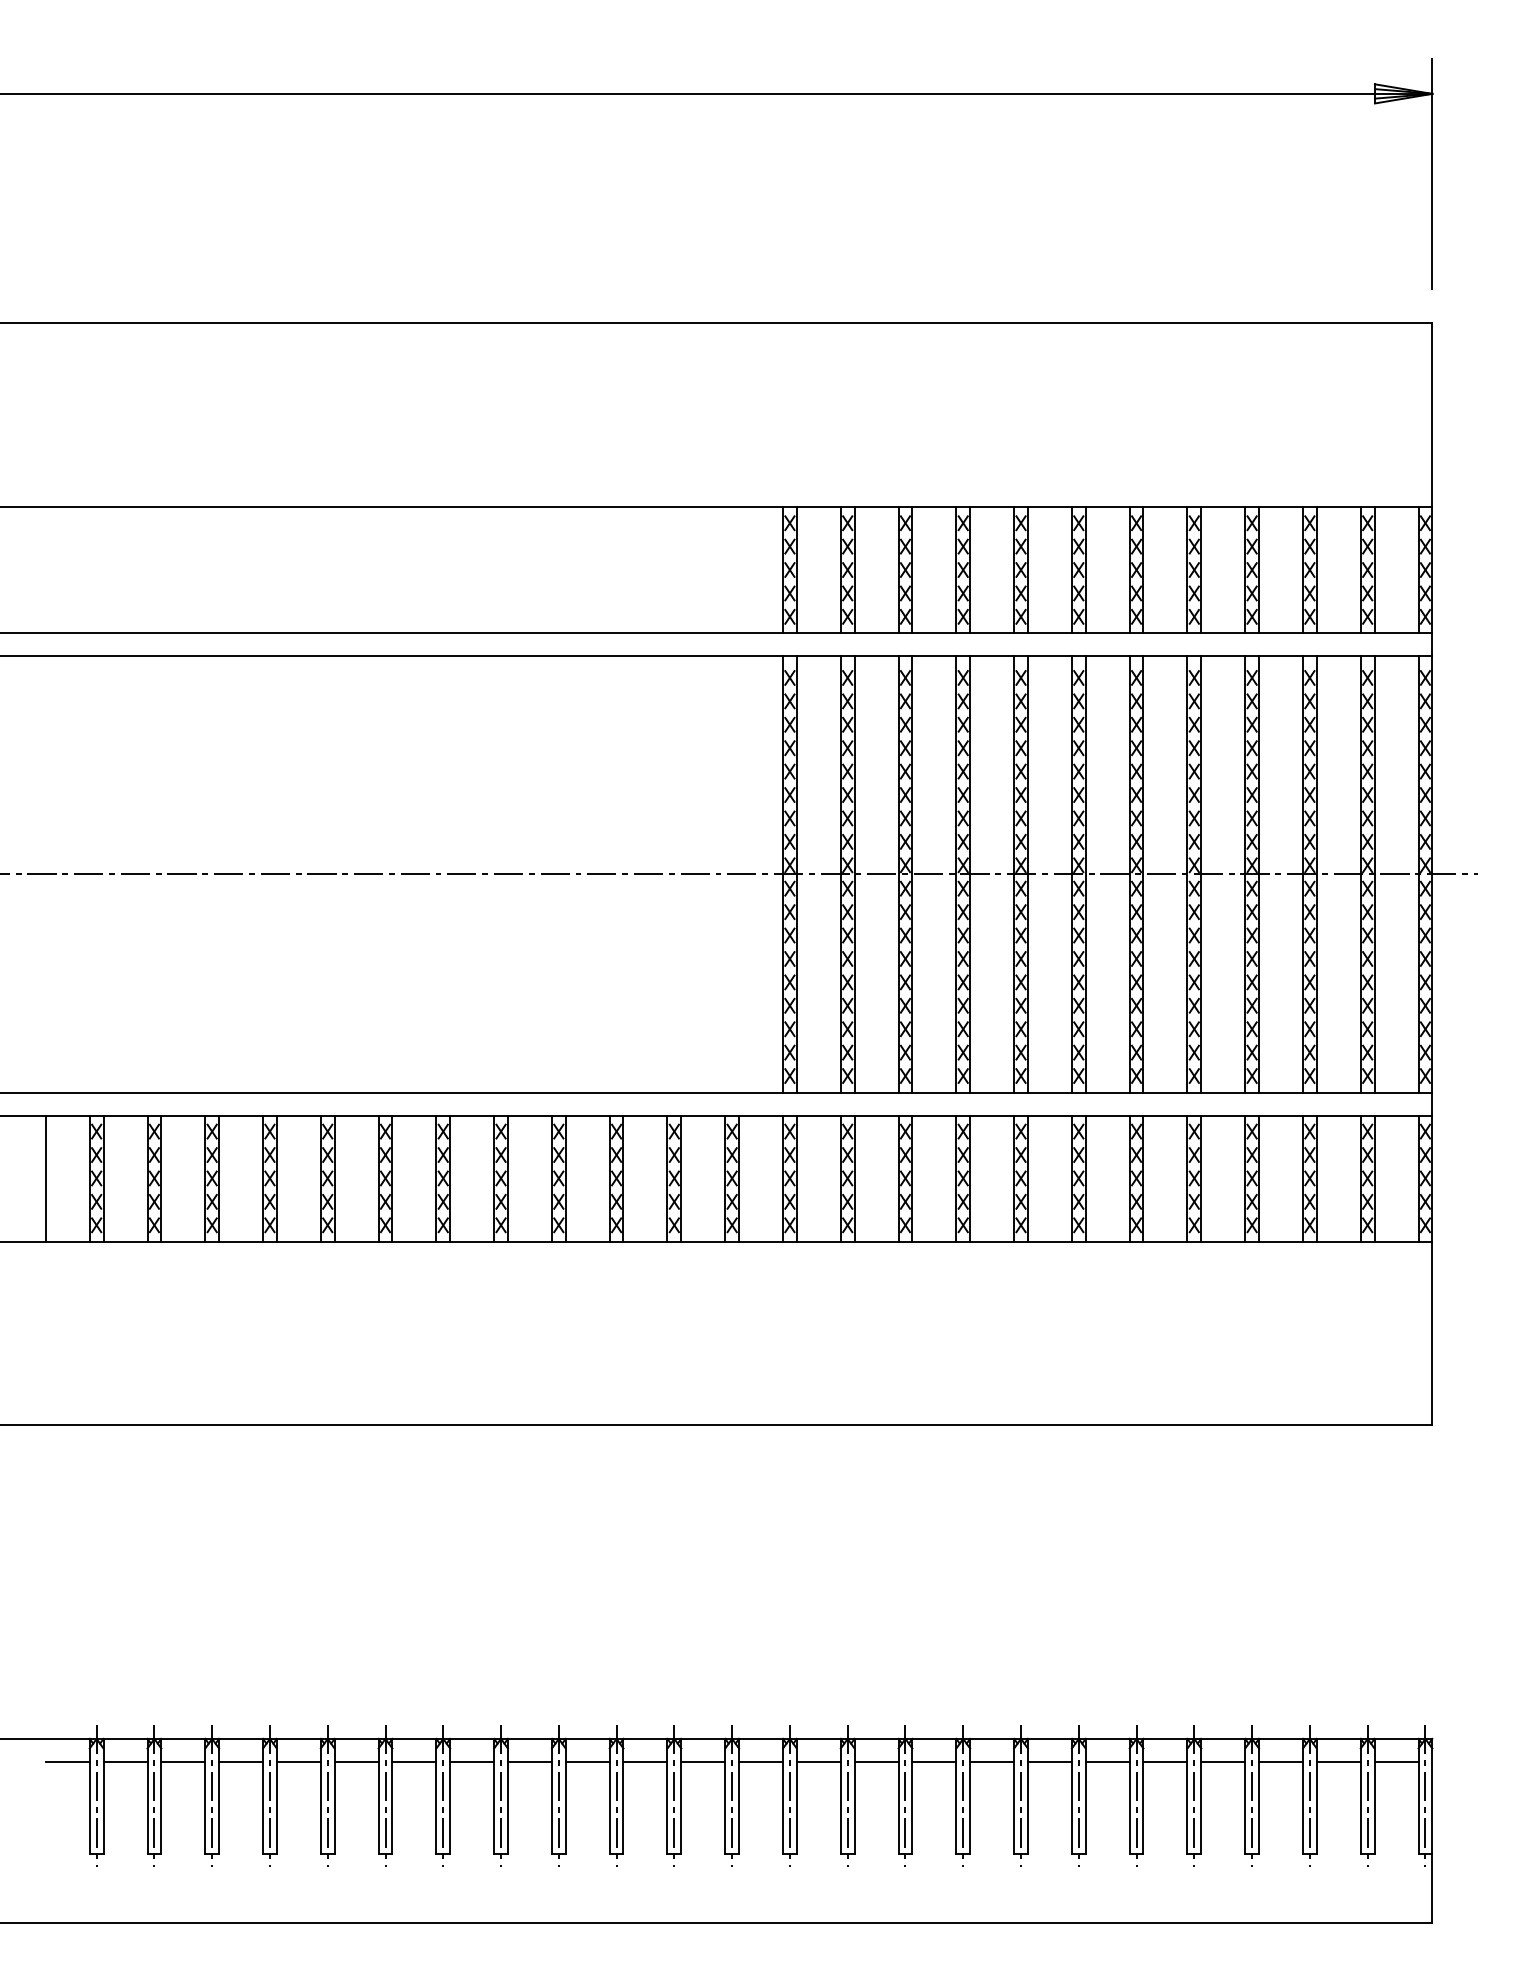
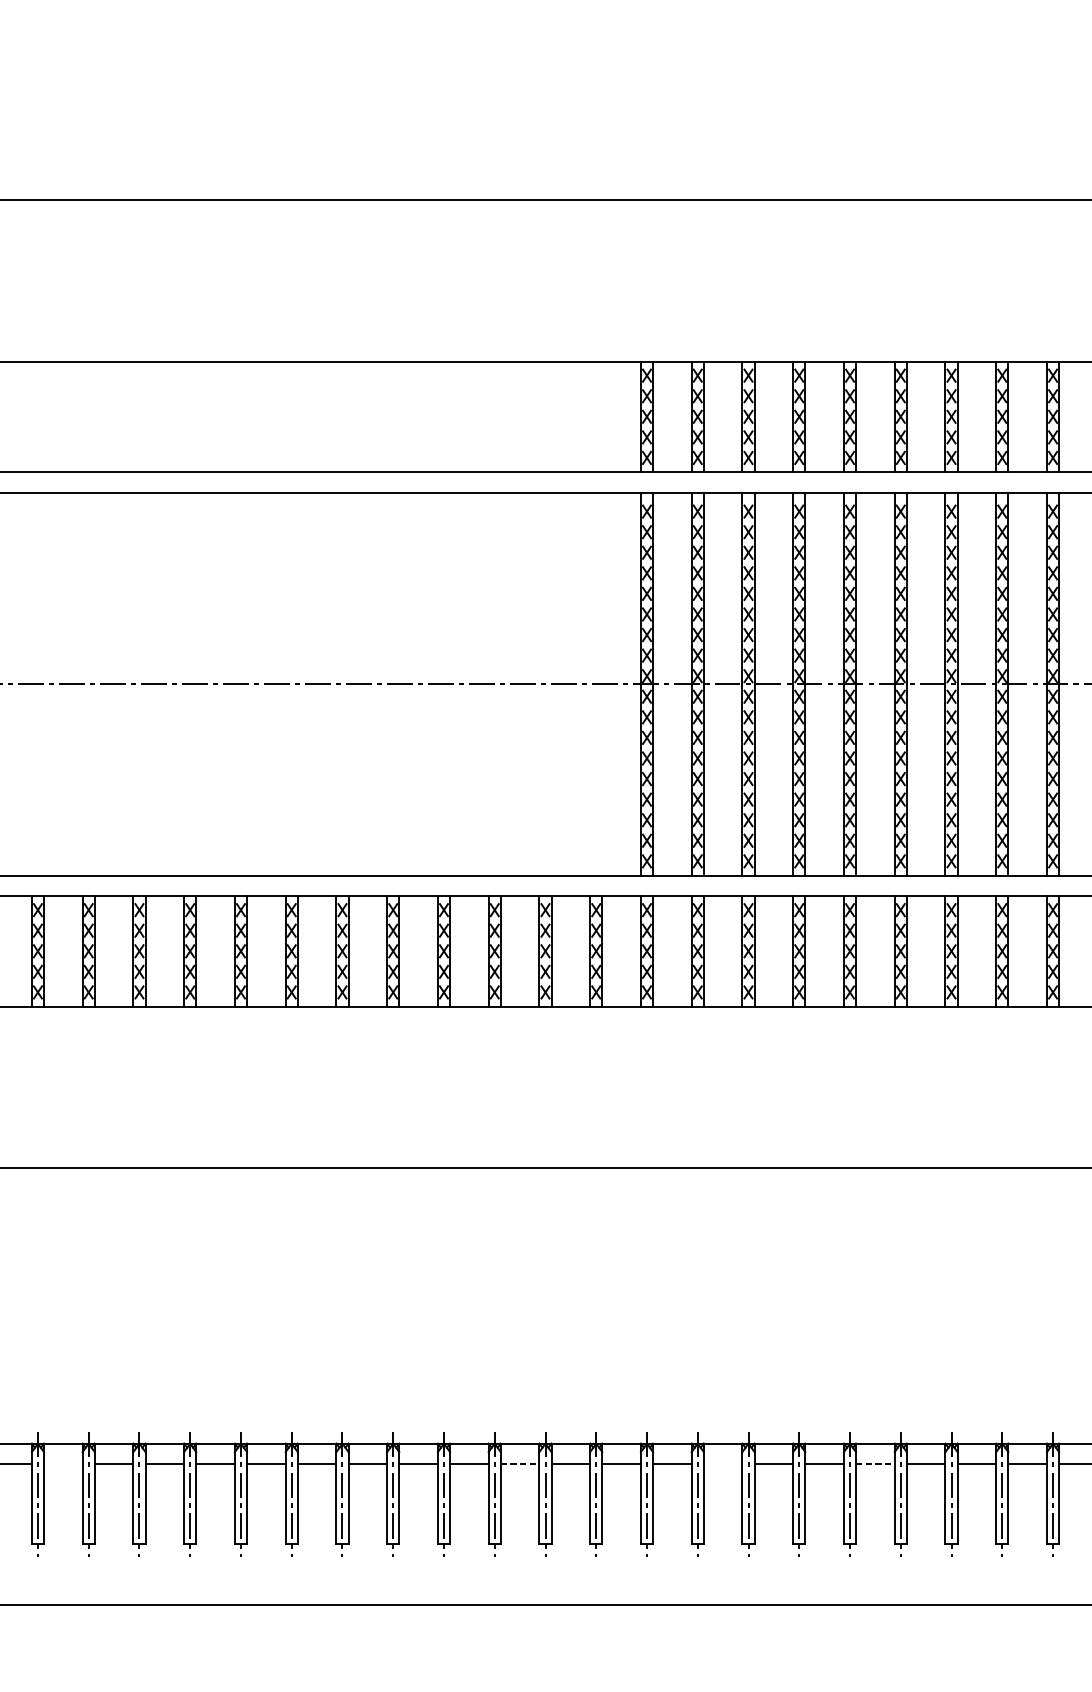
line: (125, 1761) -> (63, 1463), removed
line: (645, 1761) -> (520, 1463), solid -> dashed
line: (876, 1761) -> (723, 1463), removed
line: (1049, 1761) -> (875, 1463), solid -> dashed

